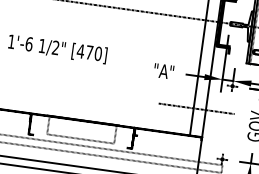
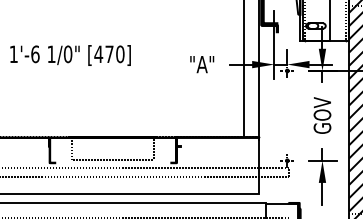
text: (55, 48) -> (67, 54), 1/2" -> 1/0"
line: (196, 109) -> (247, 104), removed

